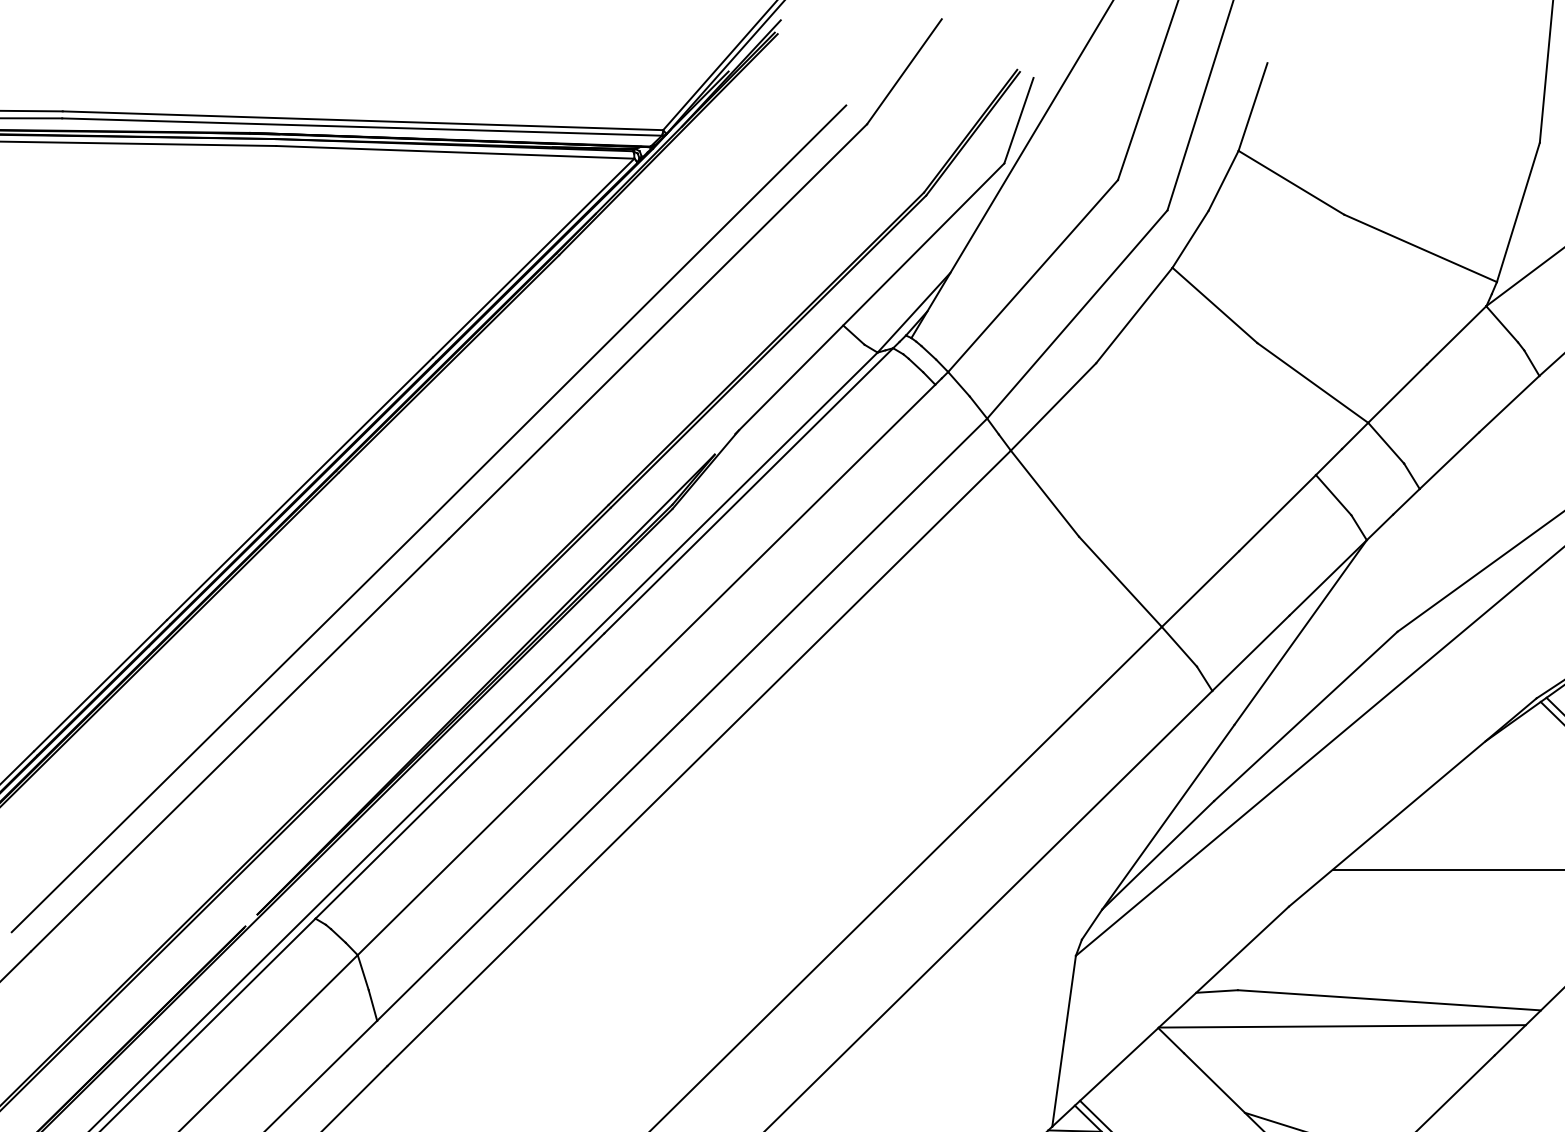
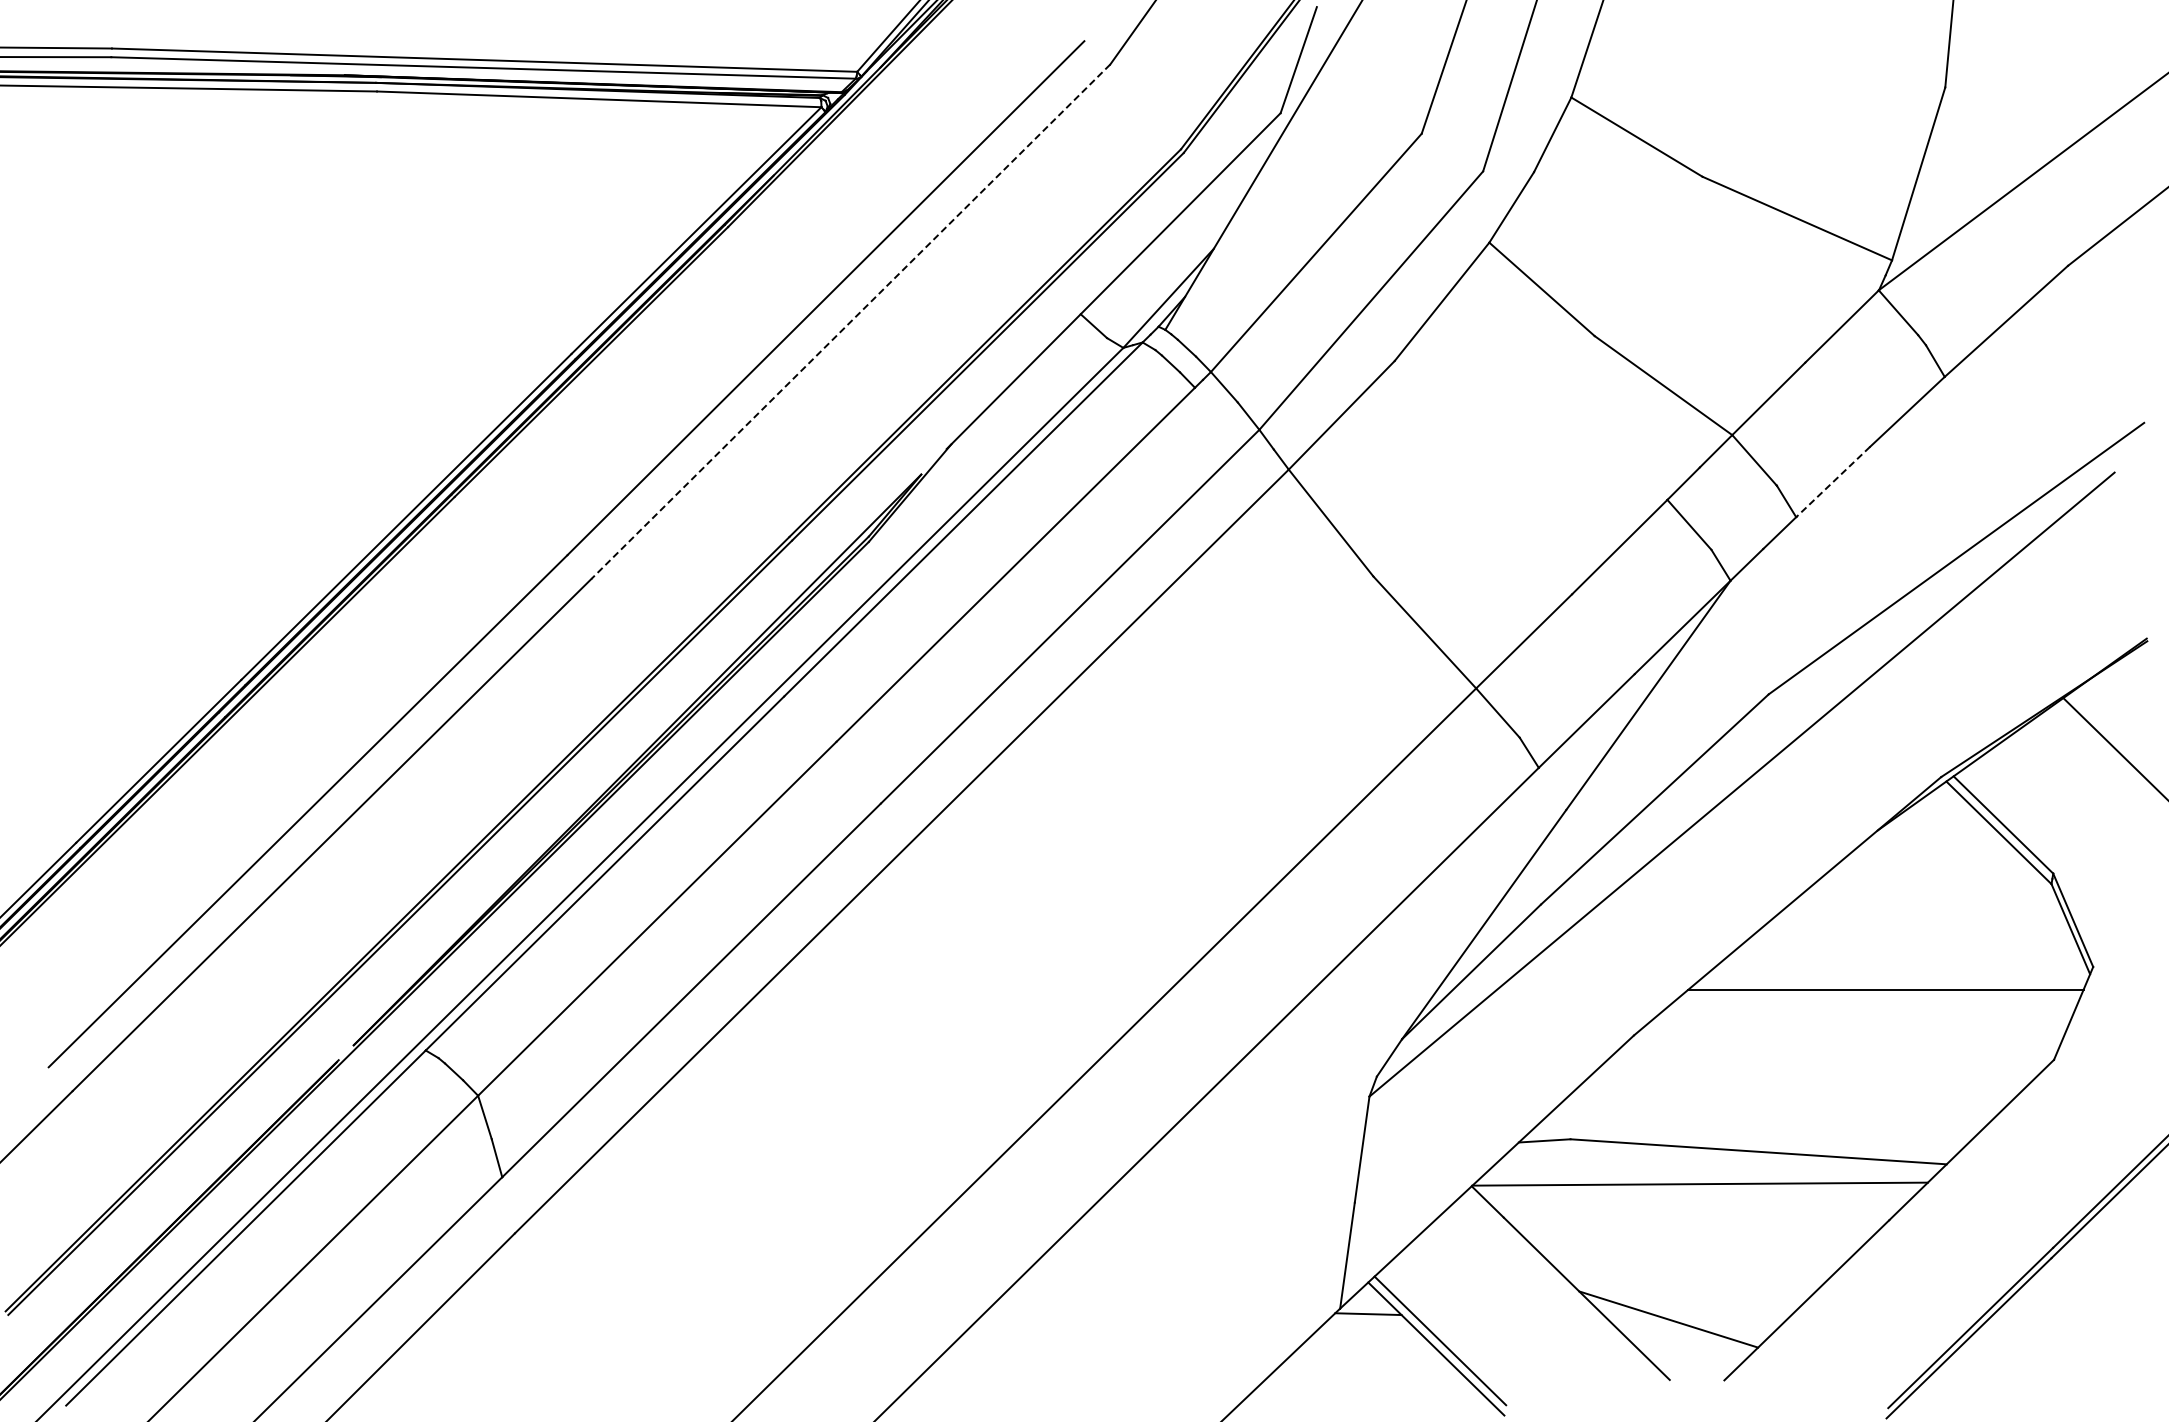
line: (657, 332) -> (850, 322), solid -> dashed
line: (1448, 461) -> (1832, 482), solid -> dashed

